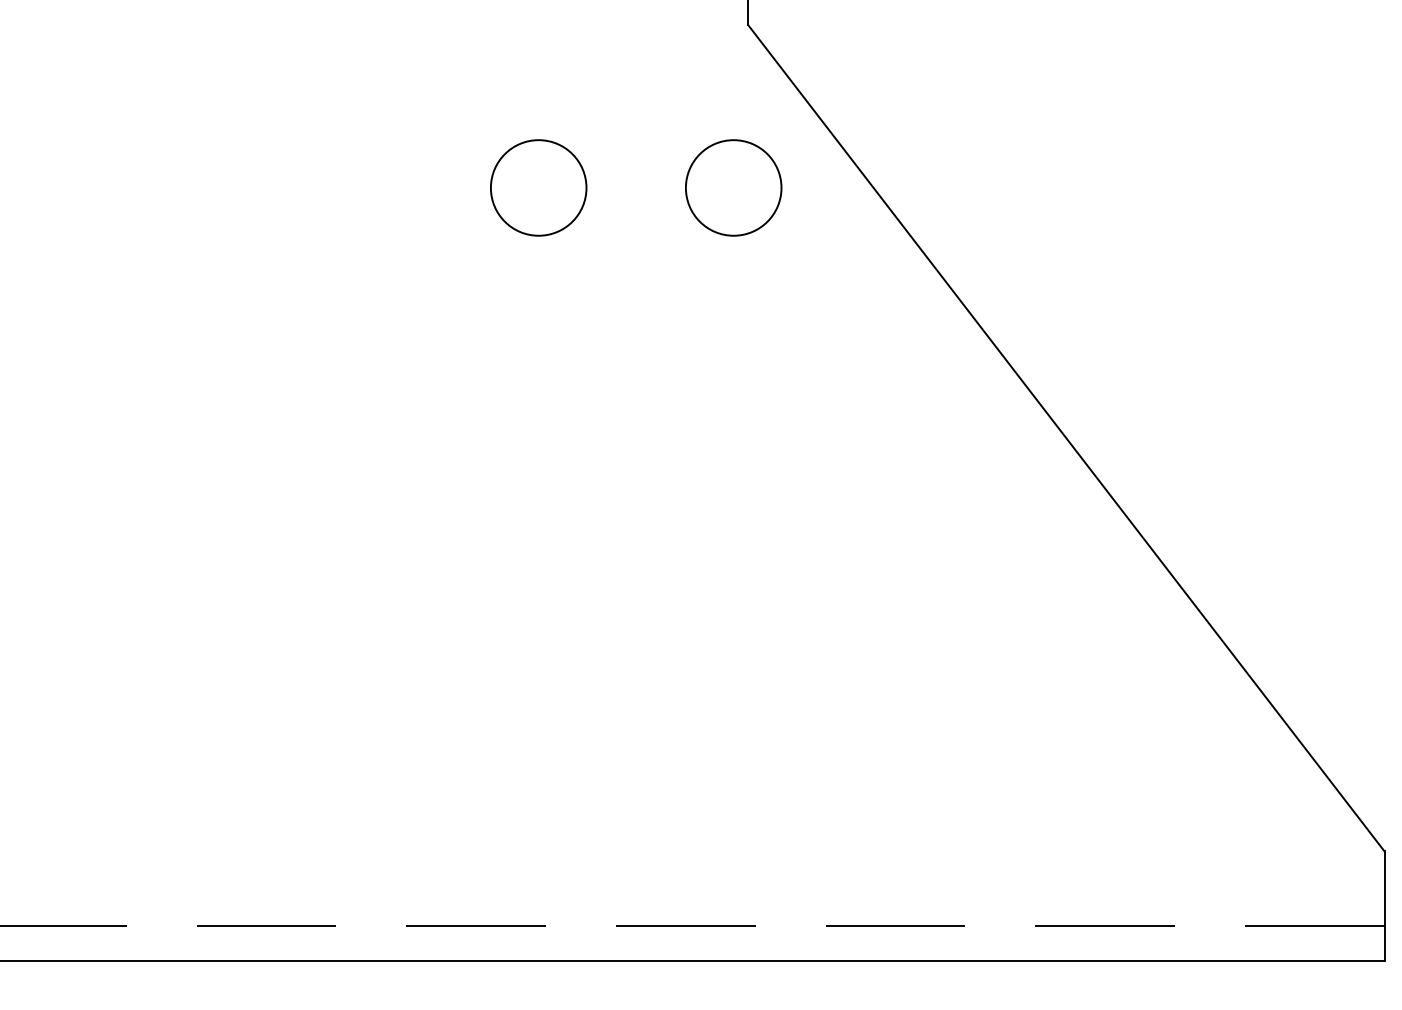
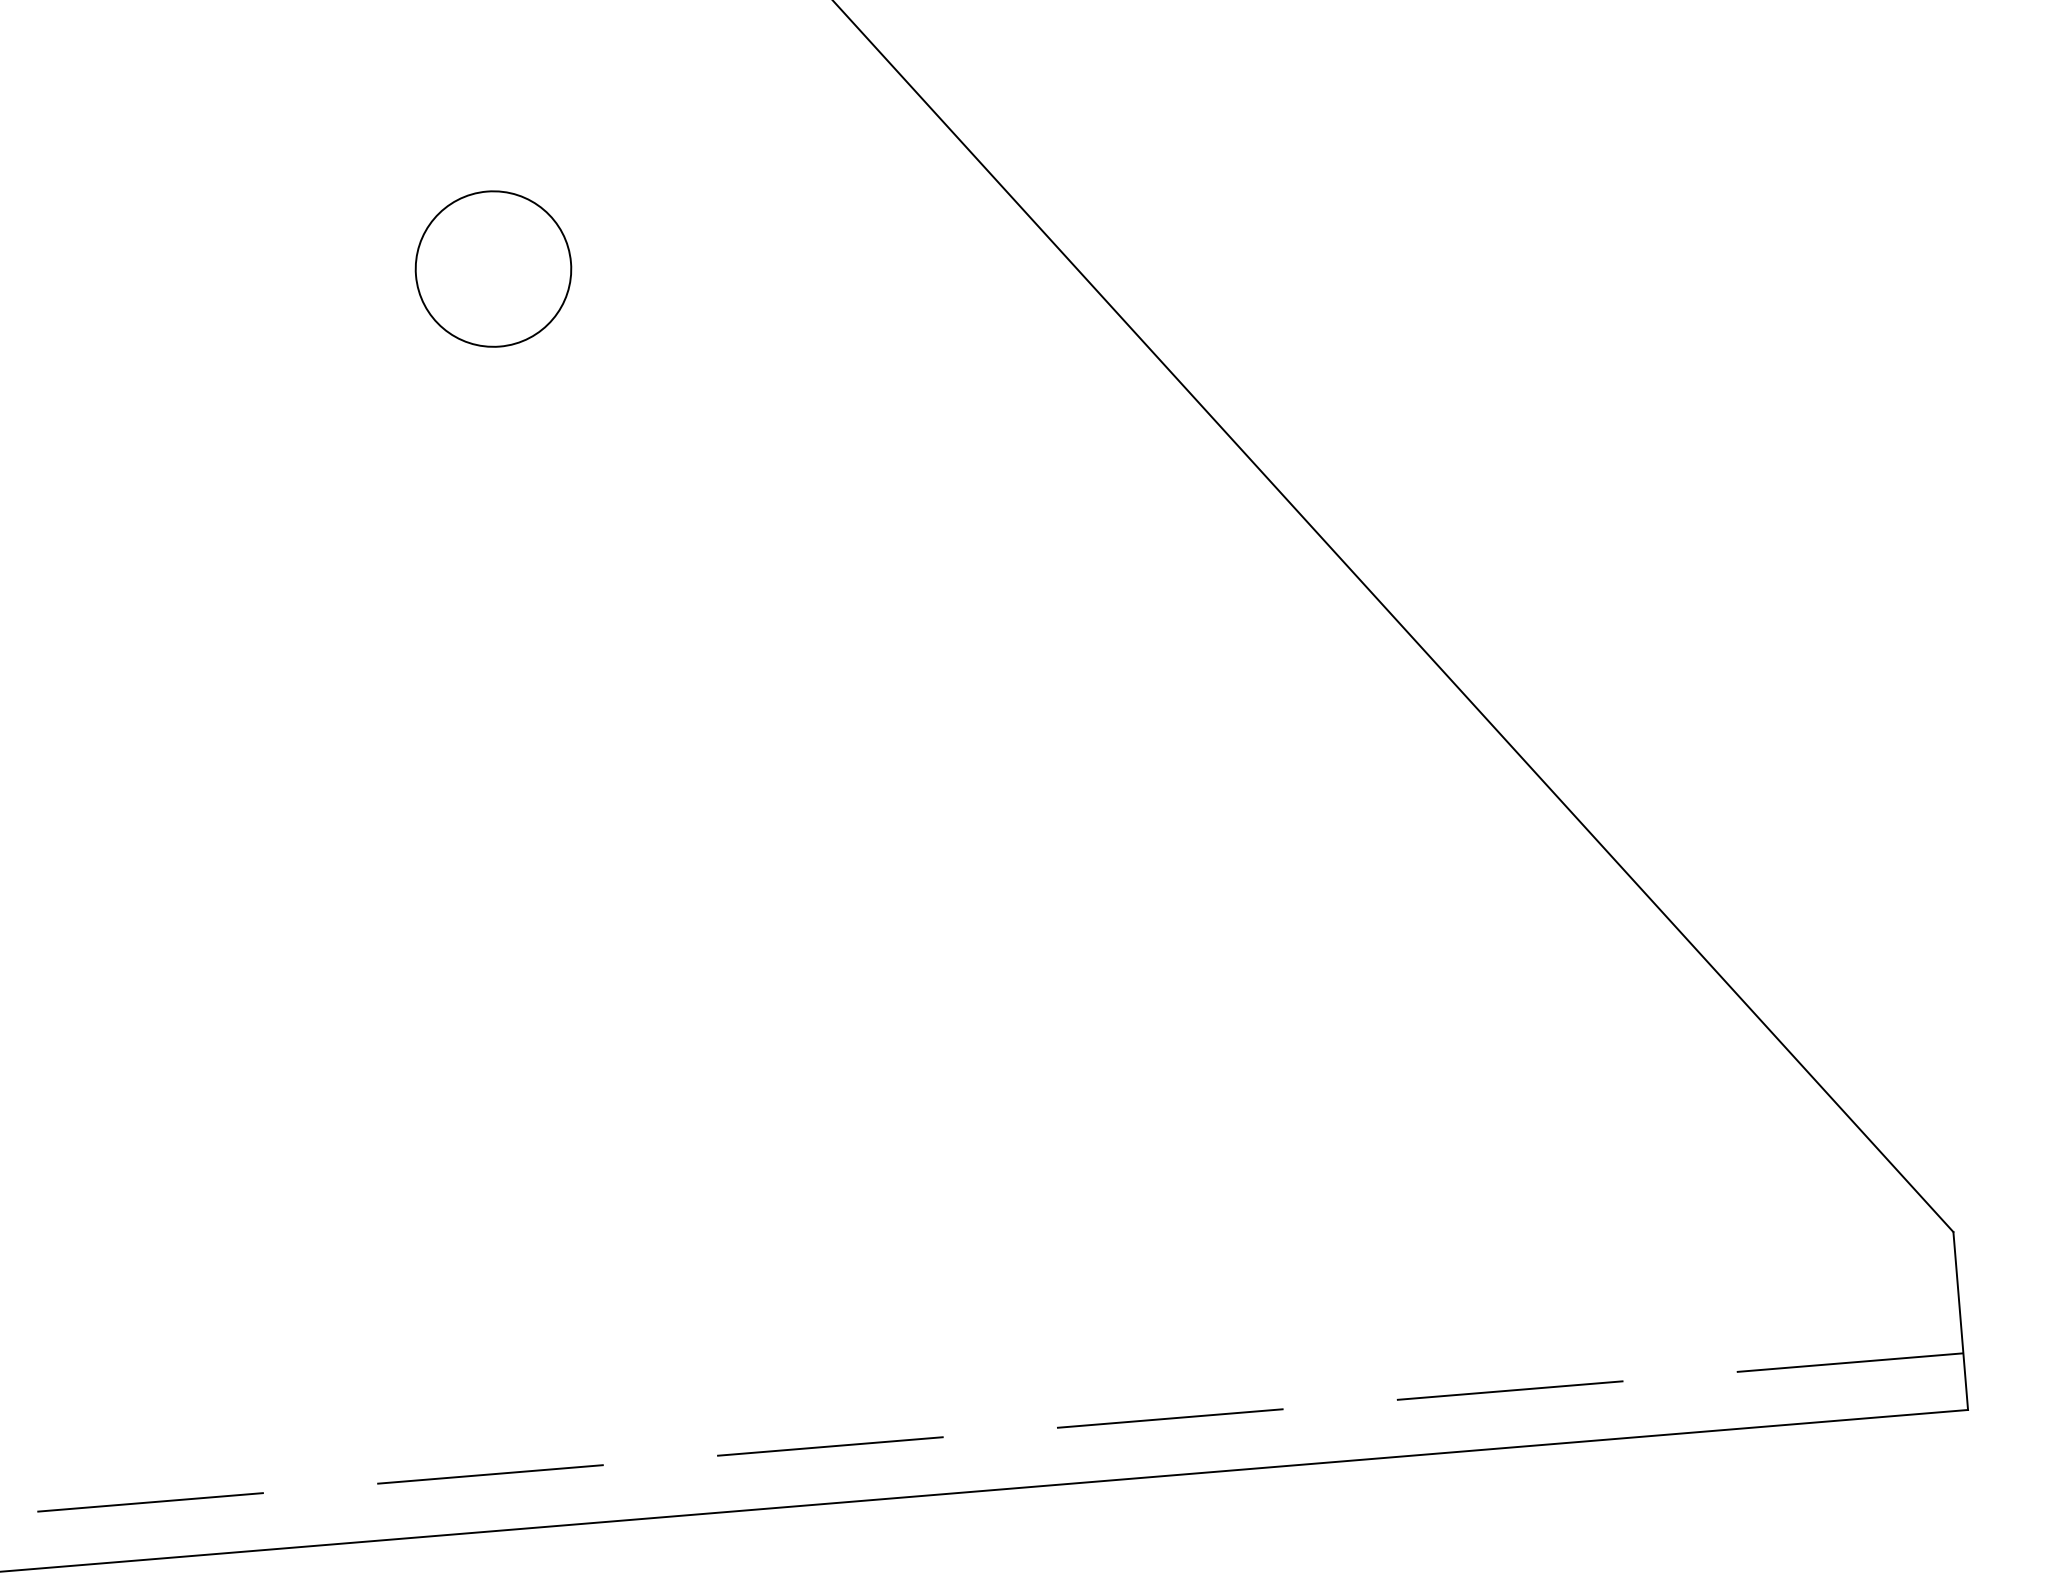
circle: (733, 187) -> (809, 242), removed

